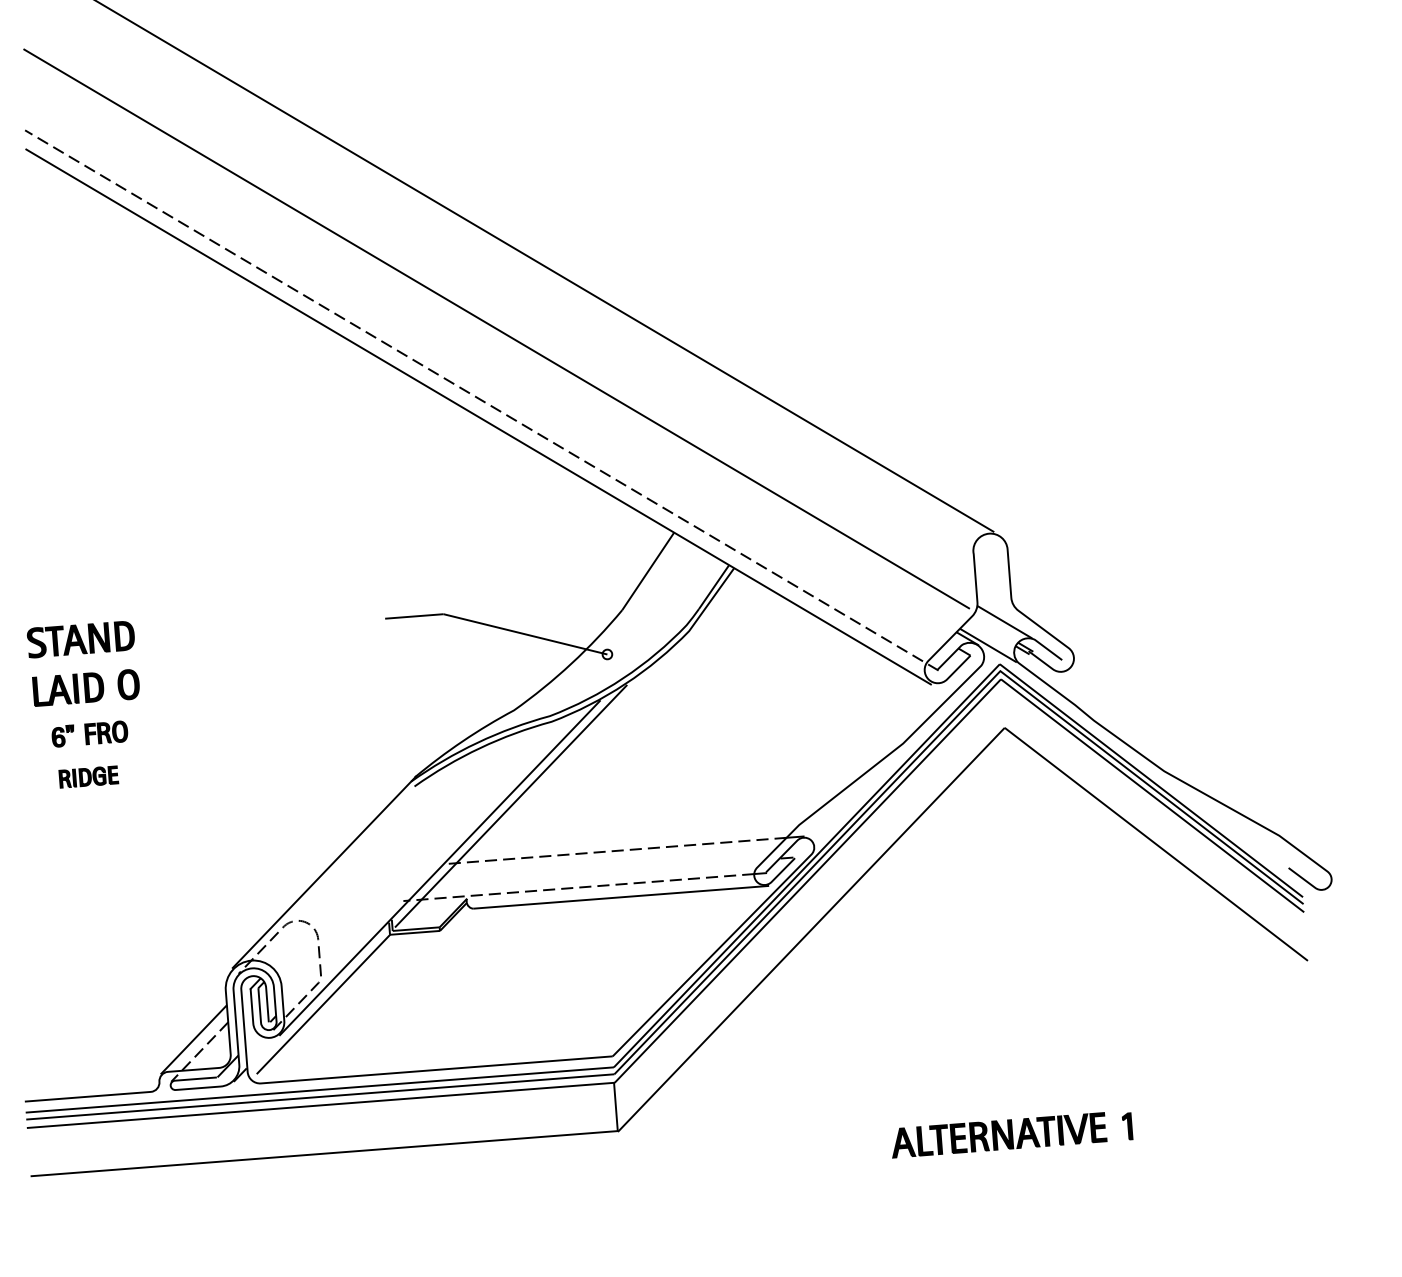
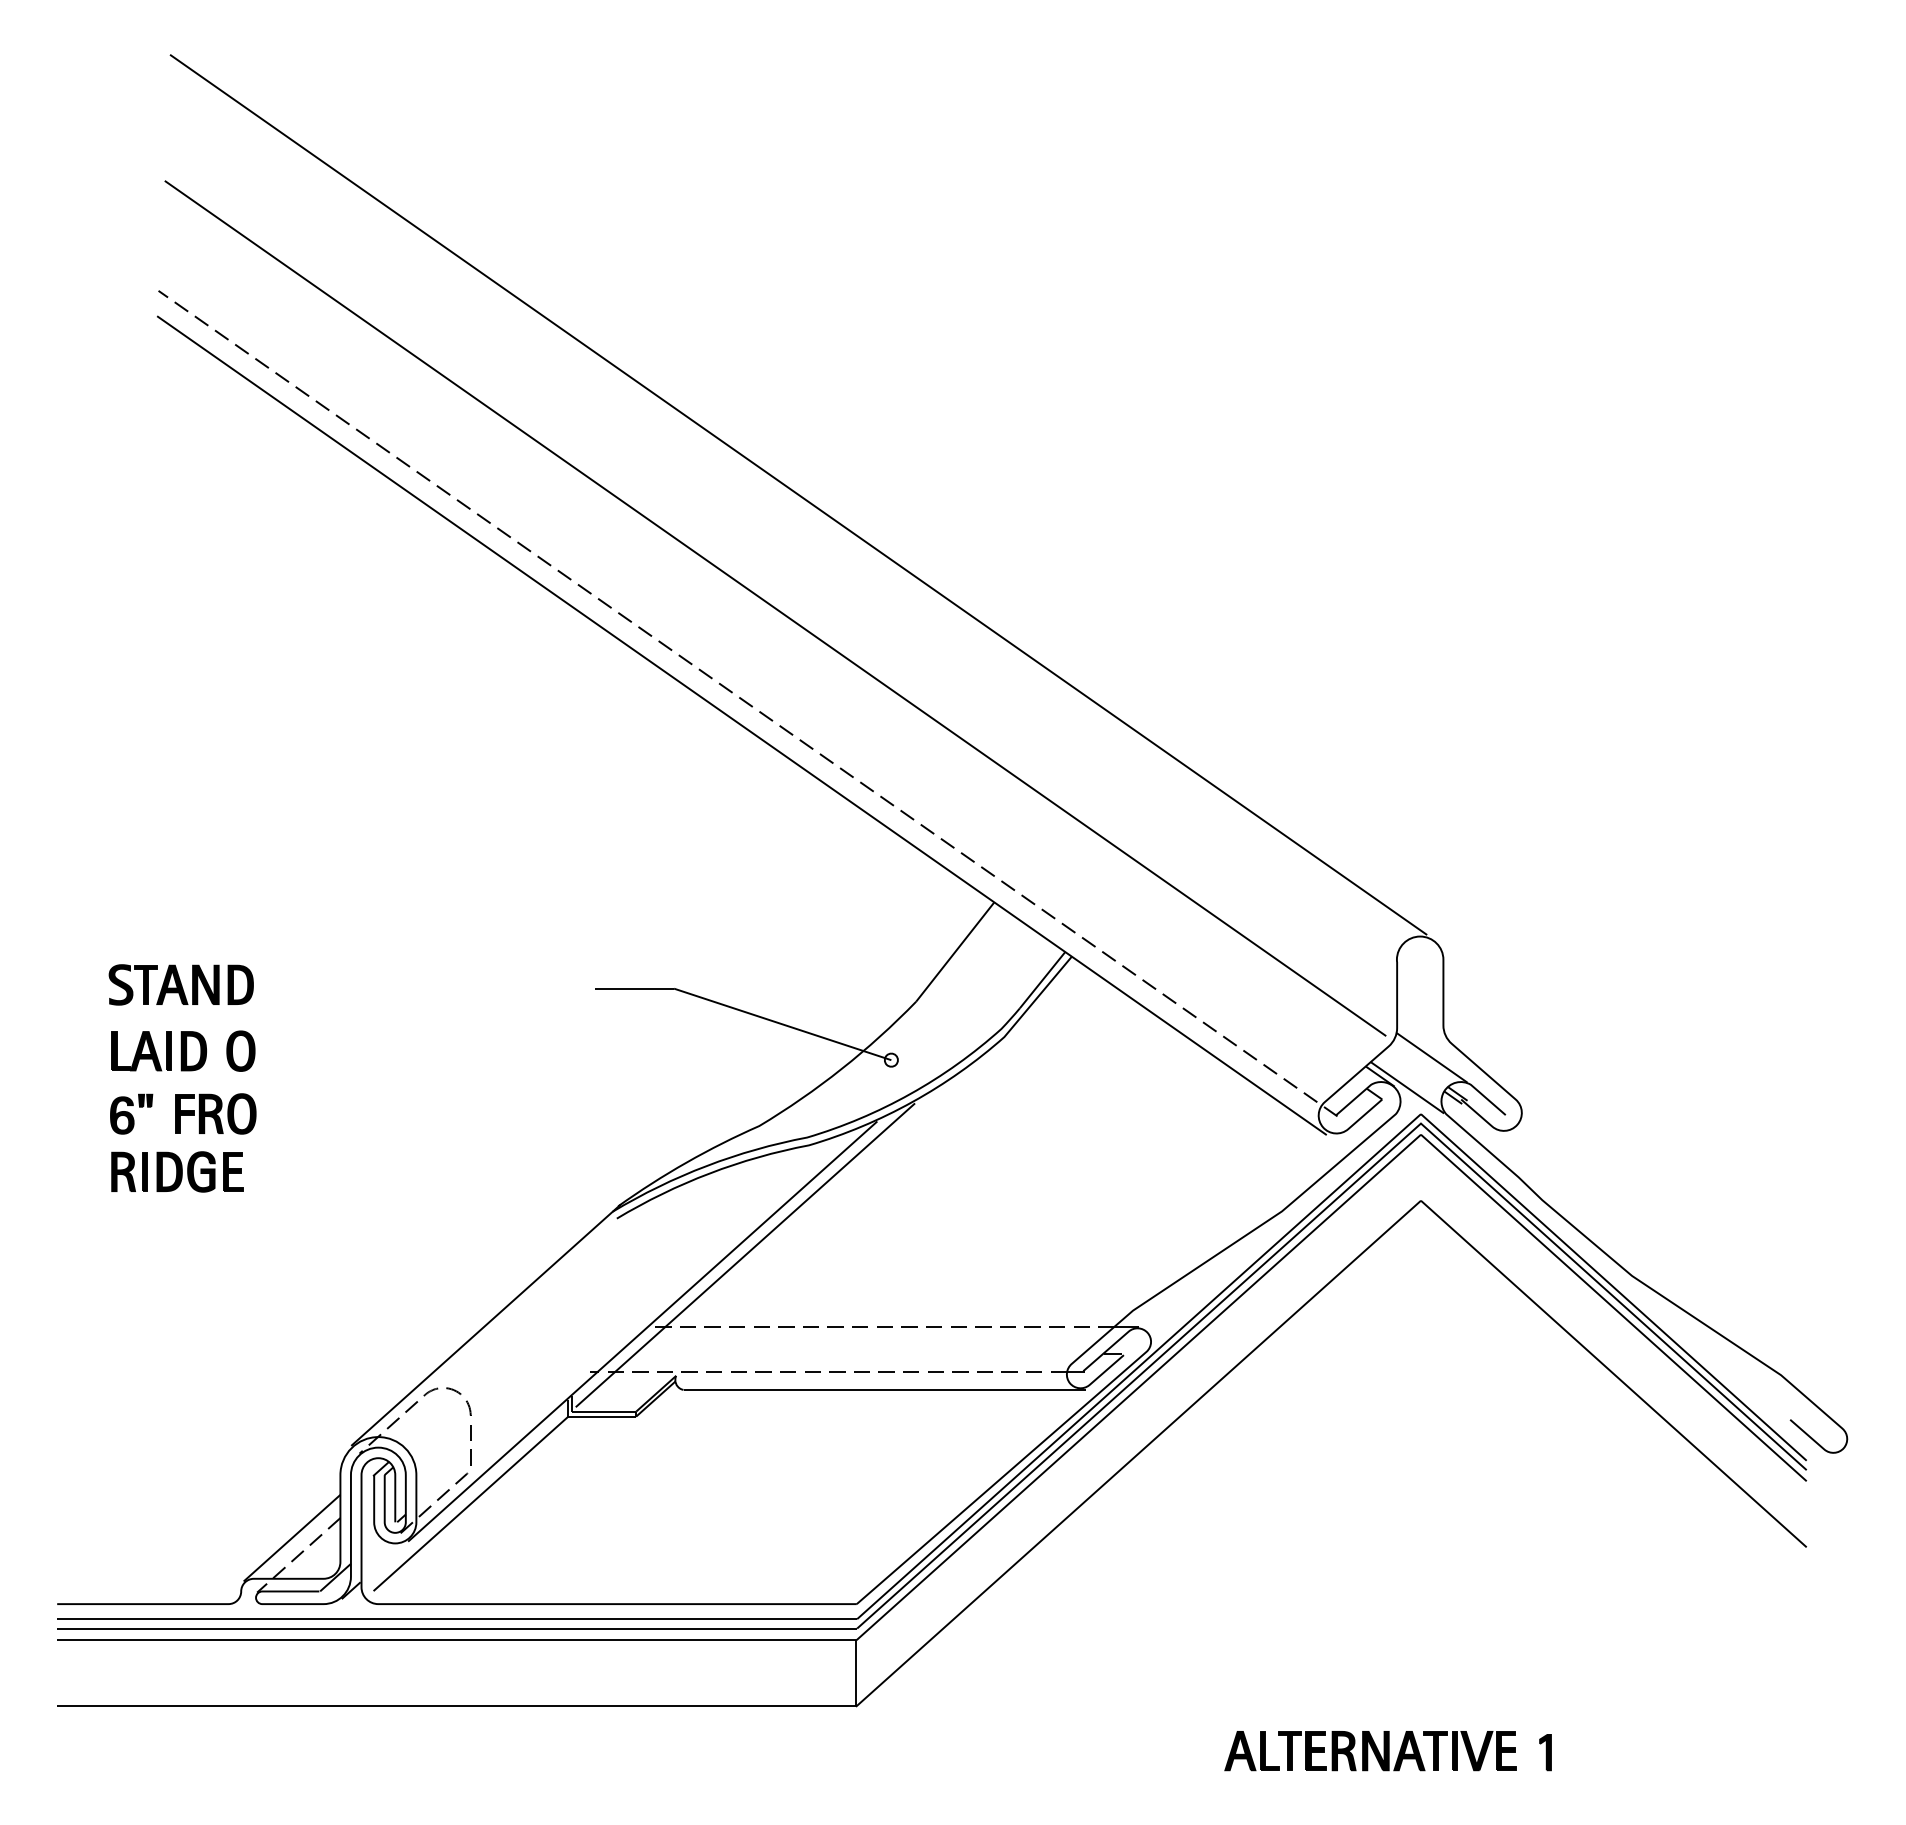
part: (89, 733) -> (183, 1113), size x1.43
part: (88, 776) -> (177, 1171), size x1.67

